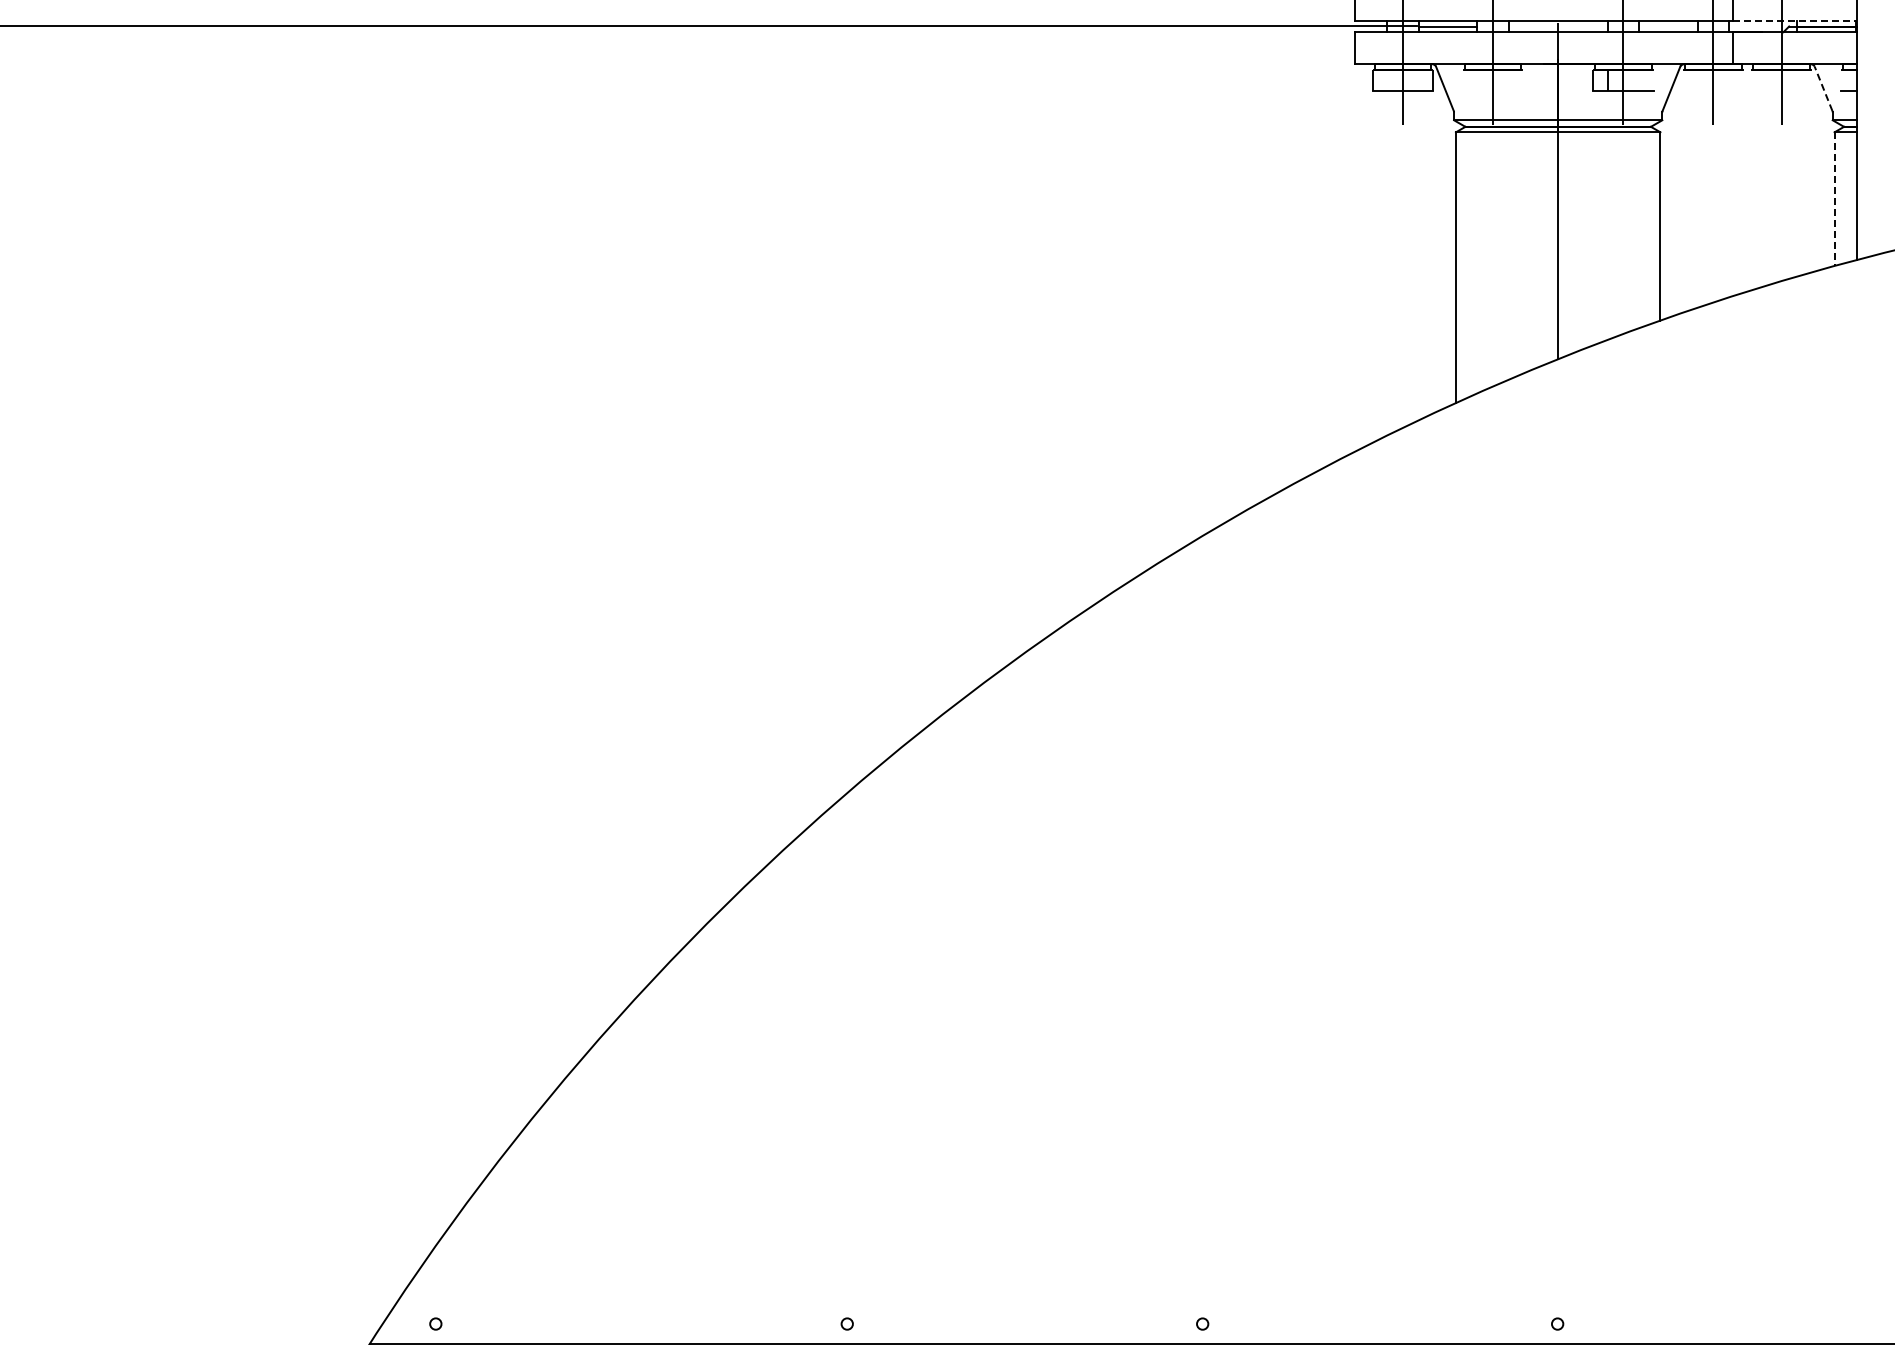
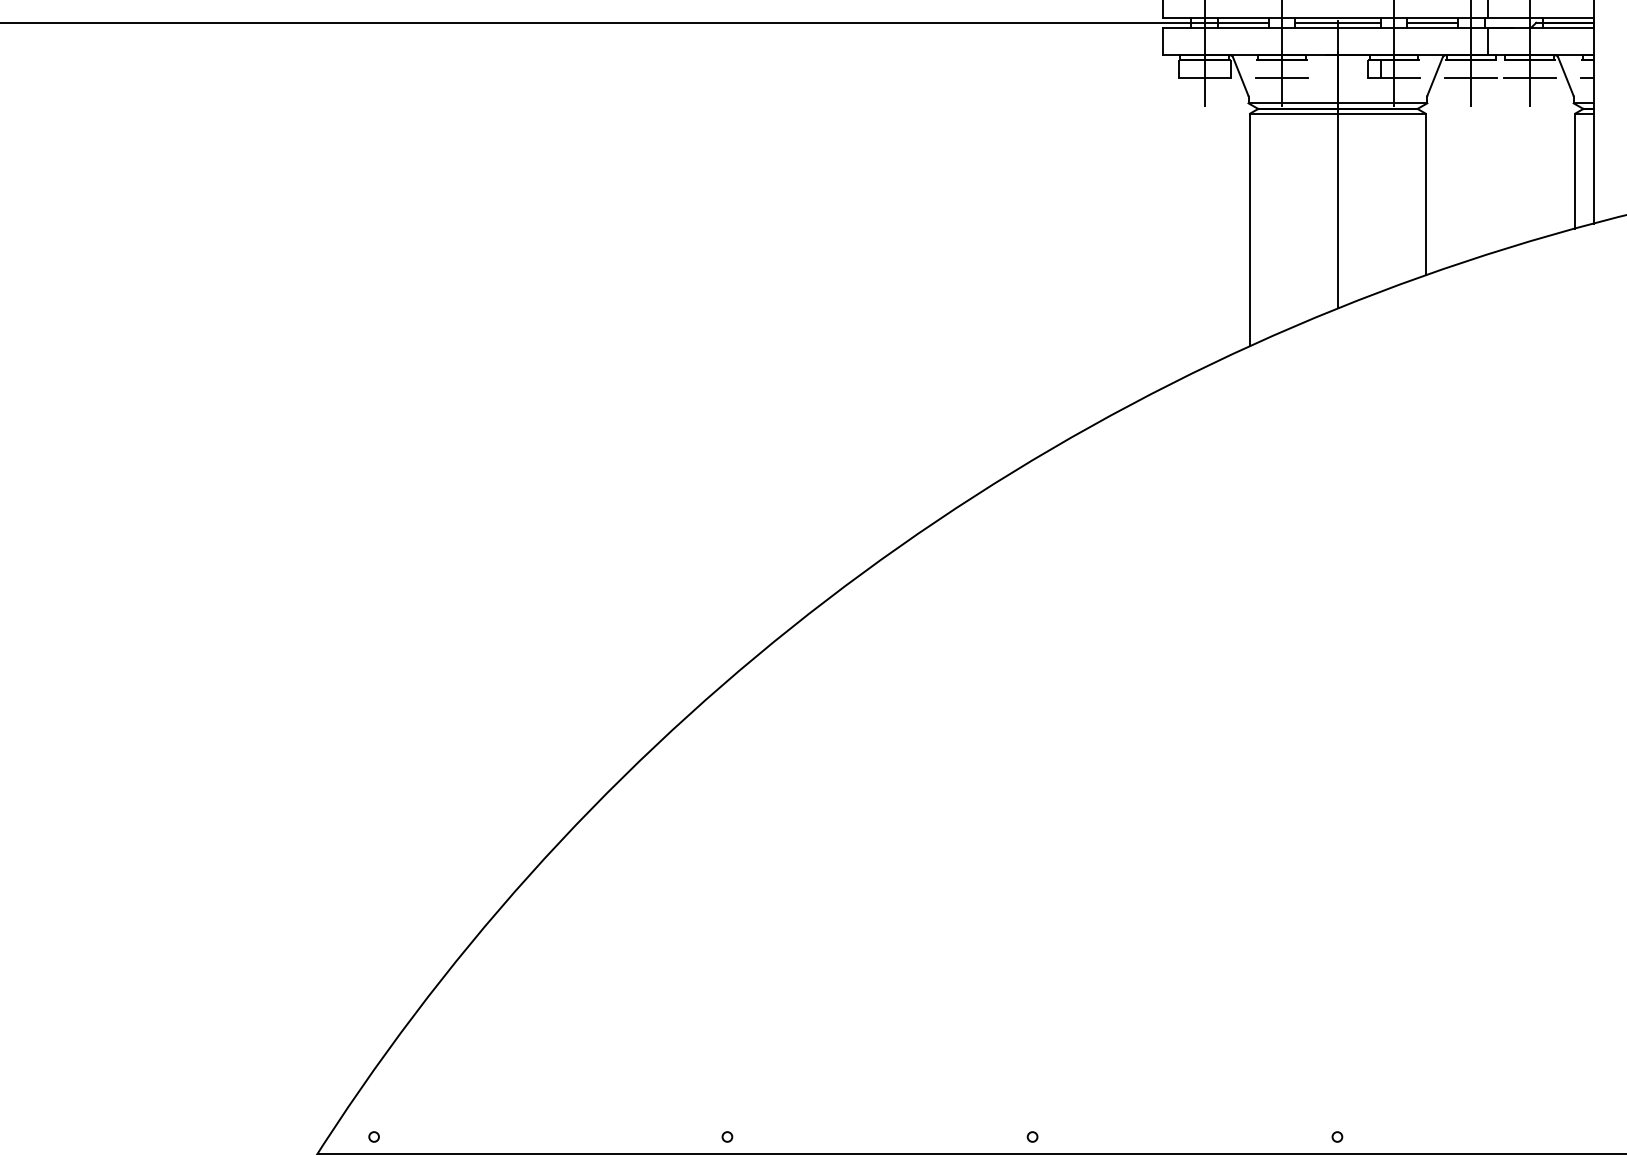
line: (1794, 20) -> (1540, 17), dashed -> solid
line: (1557, 26) -> (1337, 22), added
line: (1667, 26) -> (1431, 22), added
line: (1823, 88) -> (1565, 76), dashed -> solid
line: (1492, 91) -> (1281, 78), added
line: (1713, 91) -> (1471, 78), added
line: (1781, 91) -> (1529, 78), added
line: (1834, 199) -> (1575, 171), dashed -> solid

